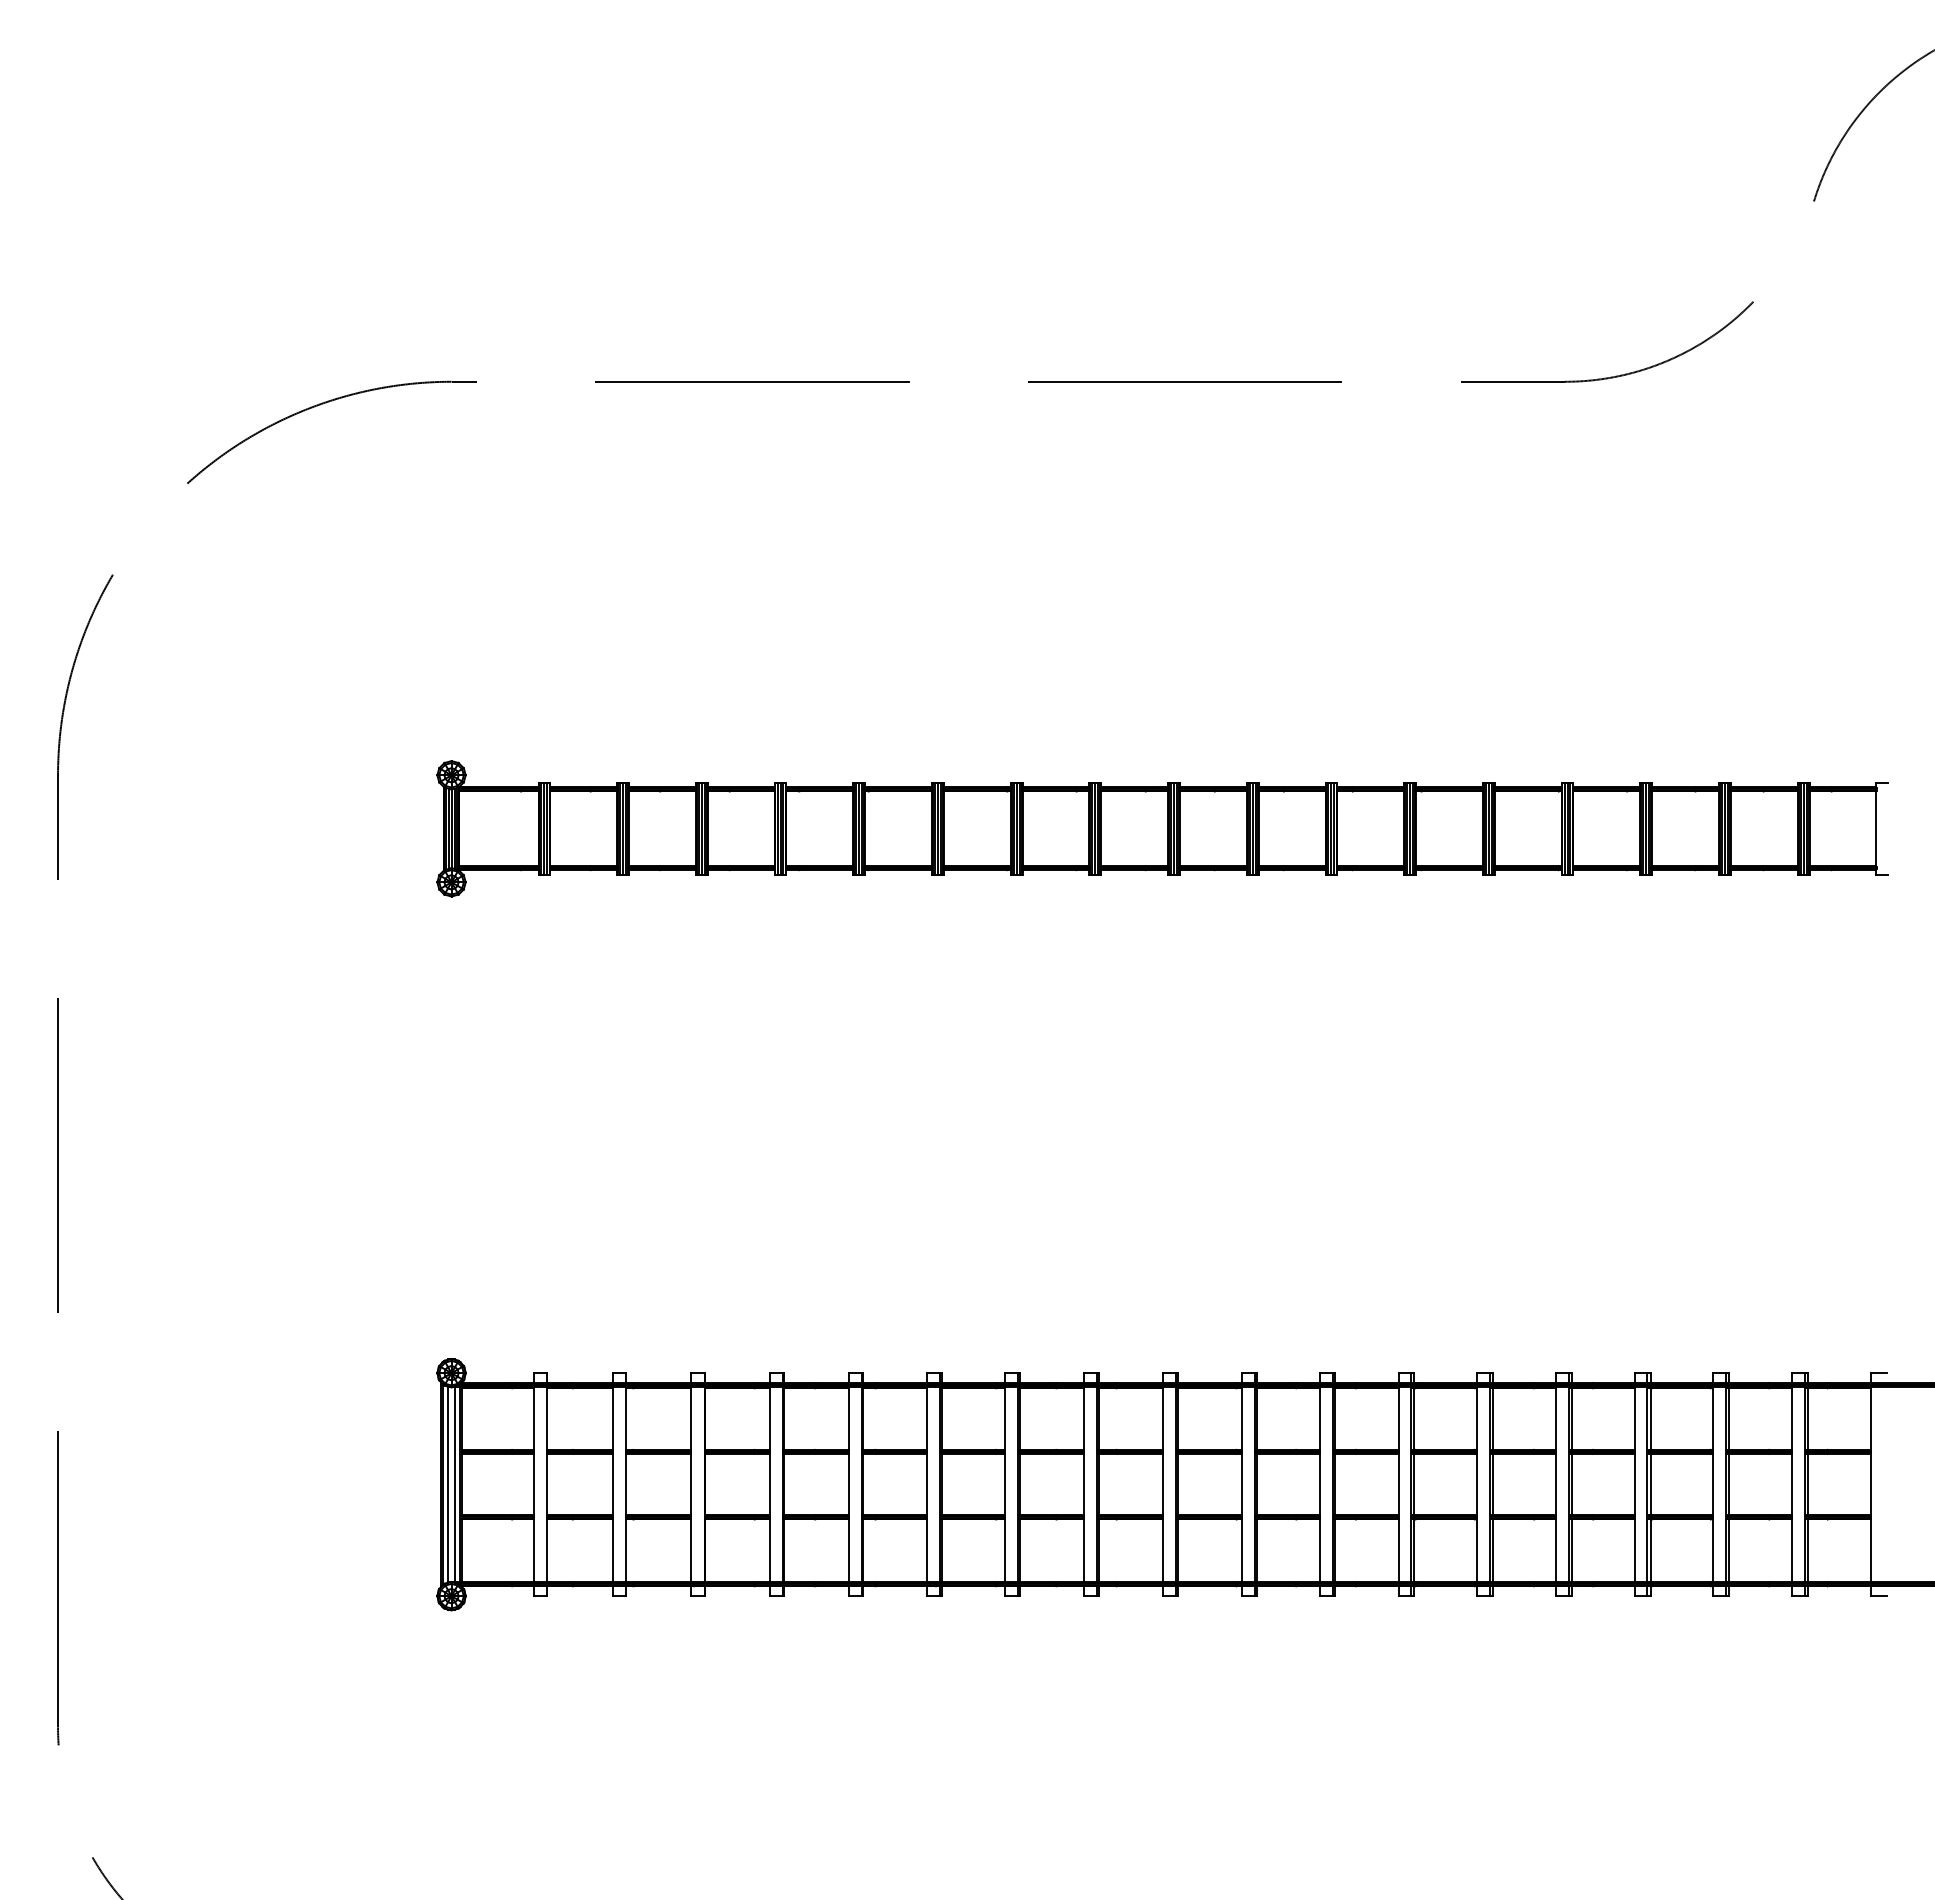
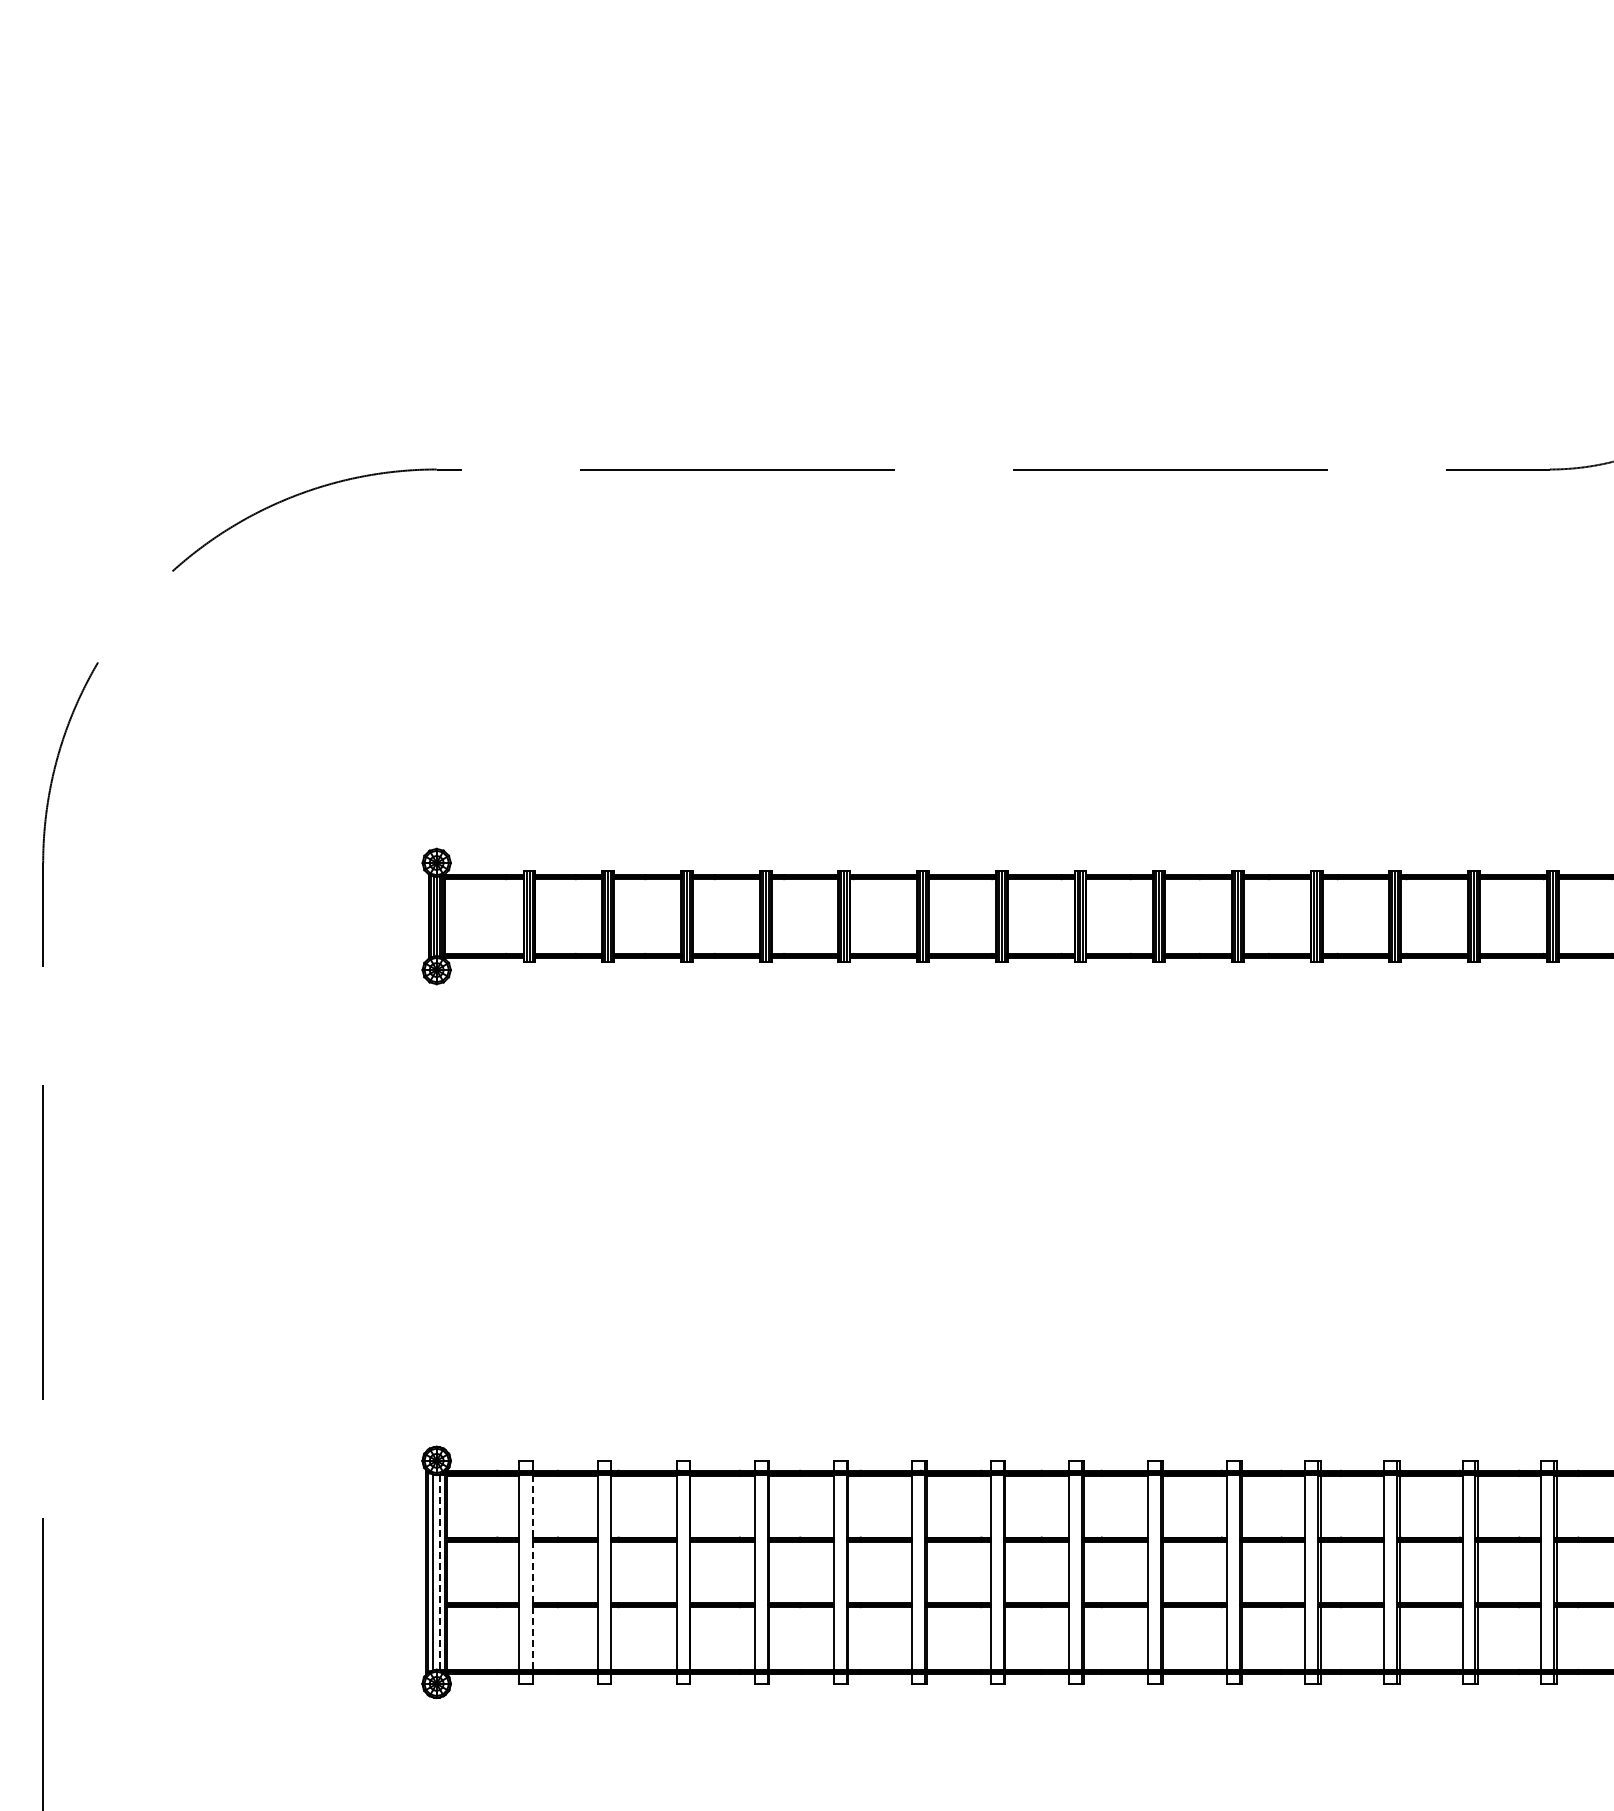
line: (454, 1484) -> (439, 1572), solid -> dashed
line: (547, 1484) -> (532, 1572), solid -> dashed

